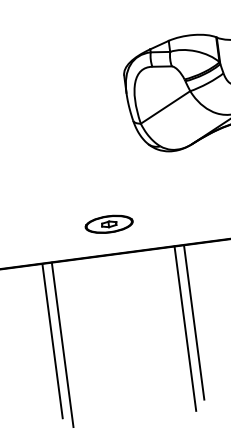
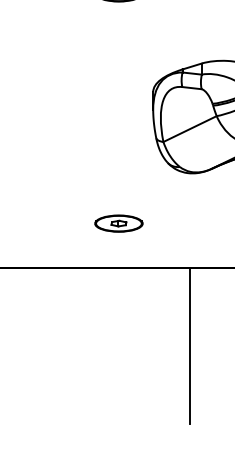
part: (108, 224) -> (118, 223), moved
line: (184, 328) -> (180, 350), removed
line: (52, 340) -> (47, 345), removed
line: (63, 344) -> (57, 350), removed

